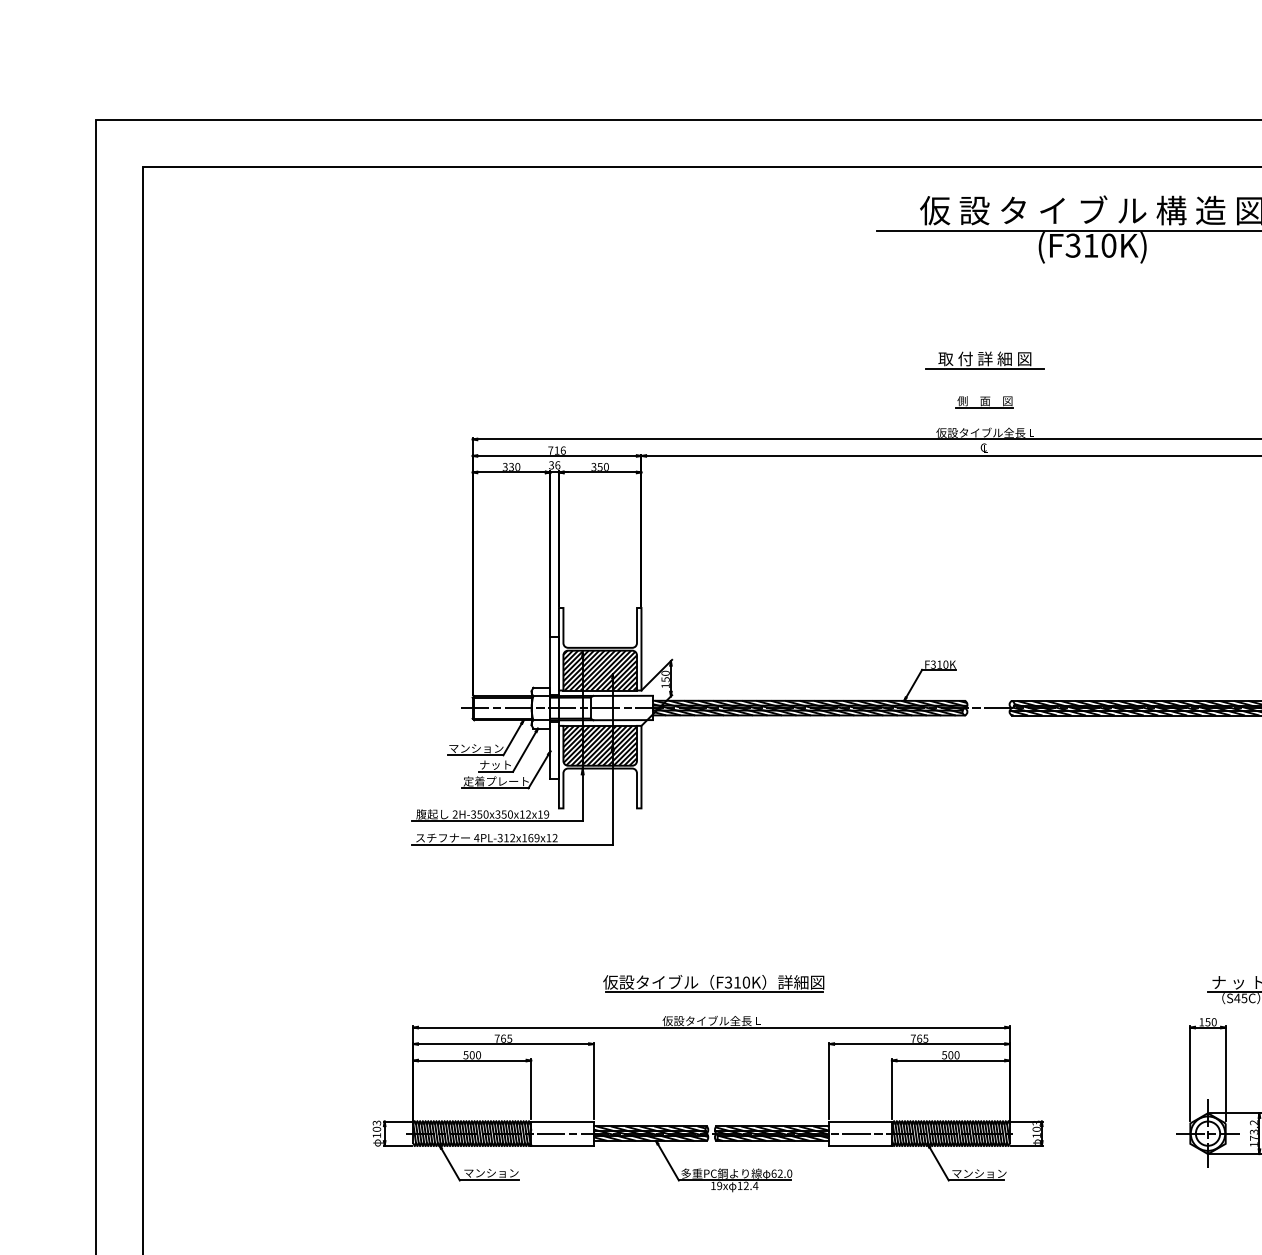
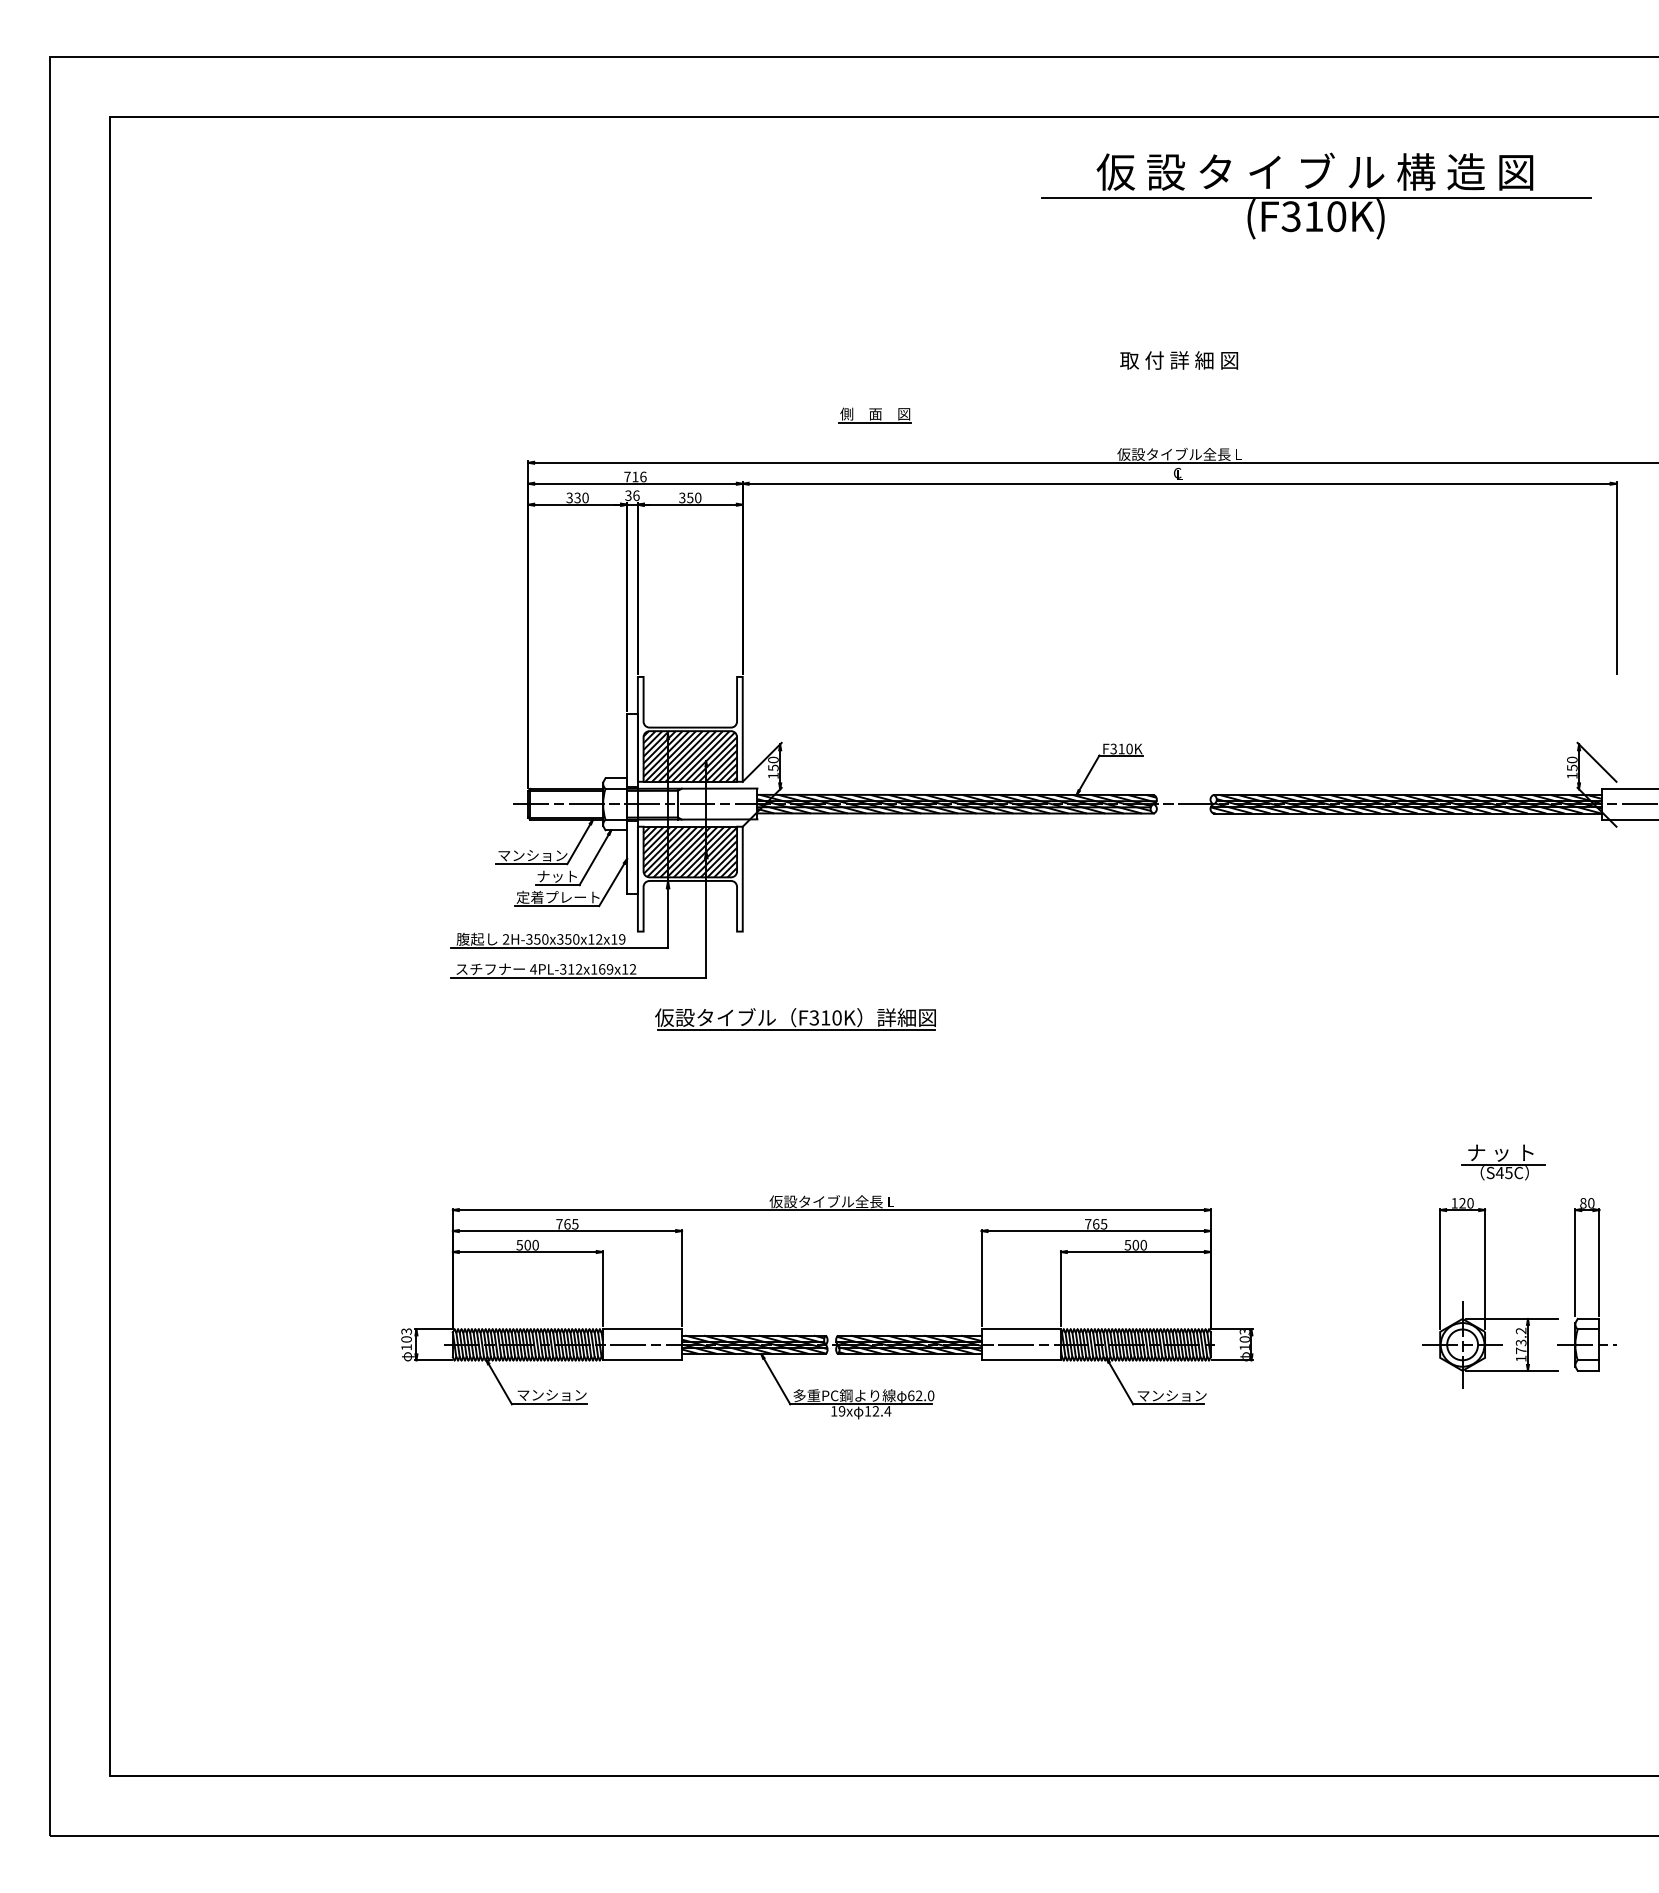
line: (985, 368) -> (1179, 372), removed
part: (984, 402) -> (874, 415), moved
part: (713, 983) -> (795, 1019), moved
text: (1207, 1022) -> (1462, 1203), 150 -> 120

